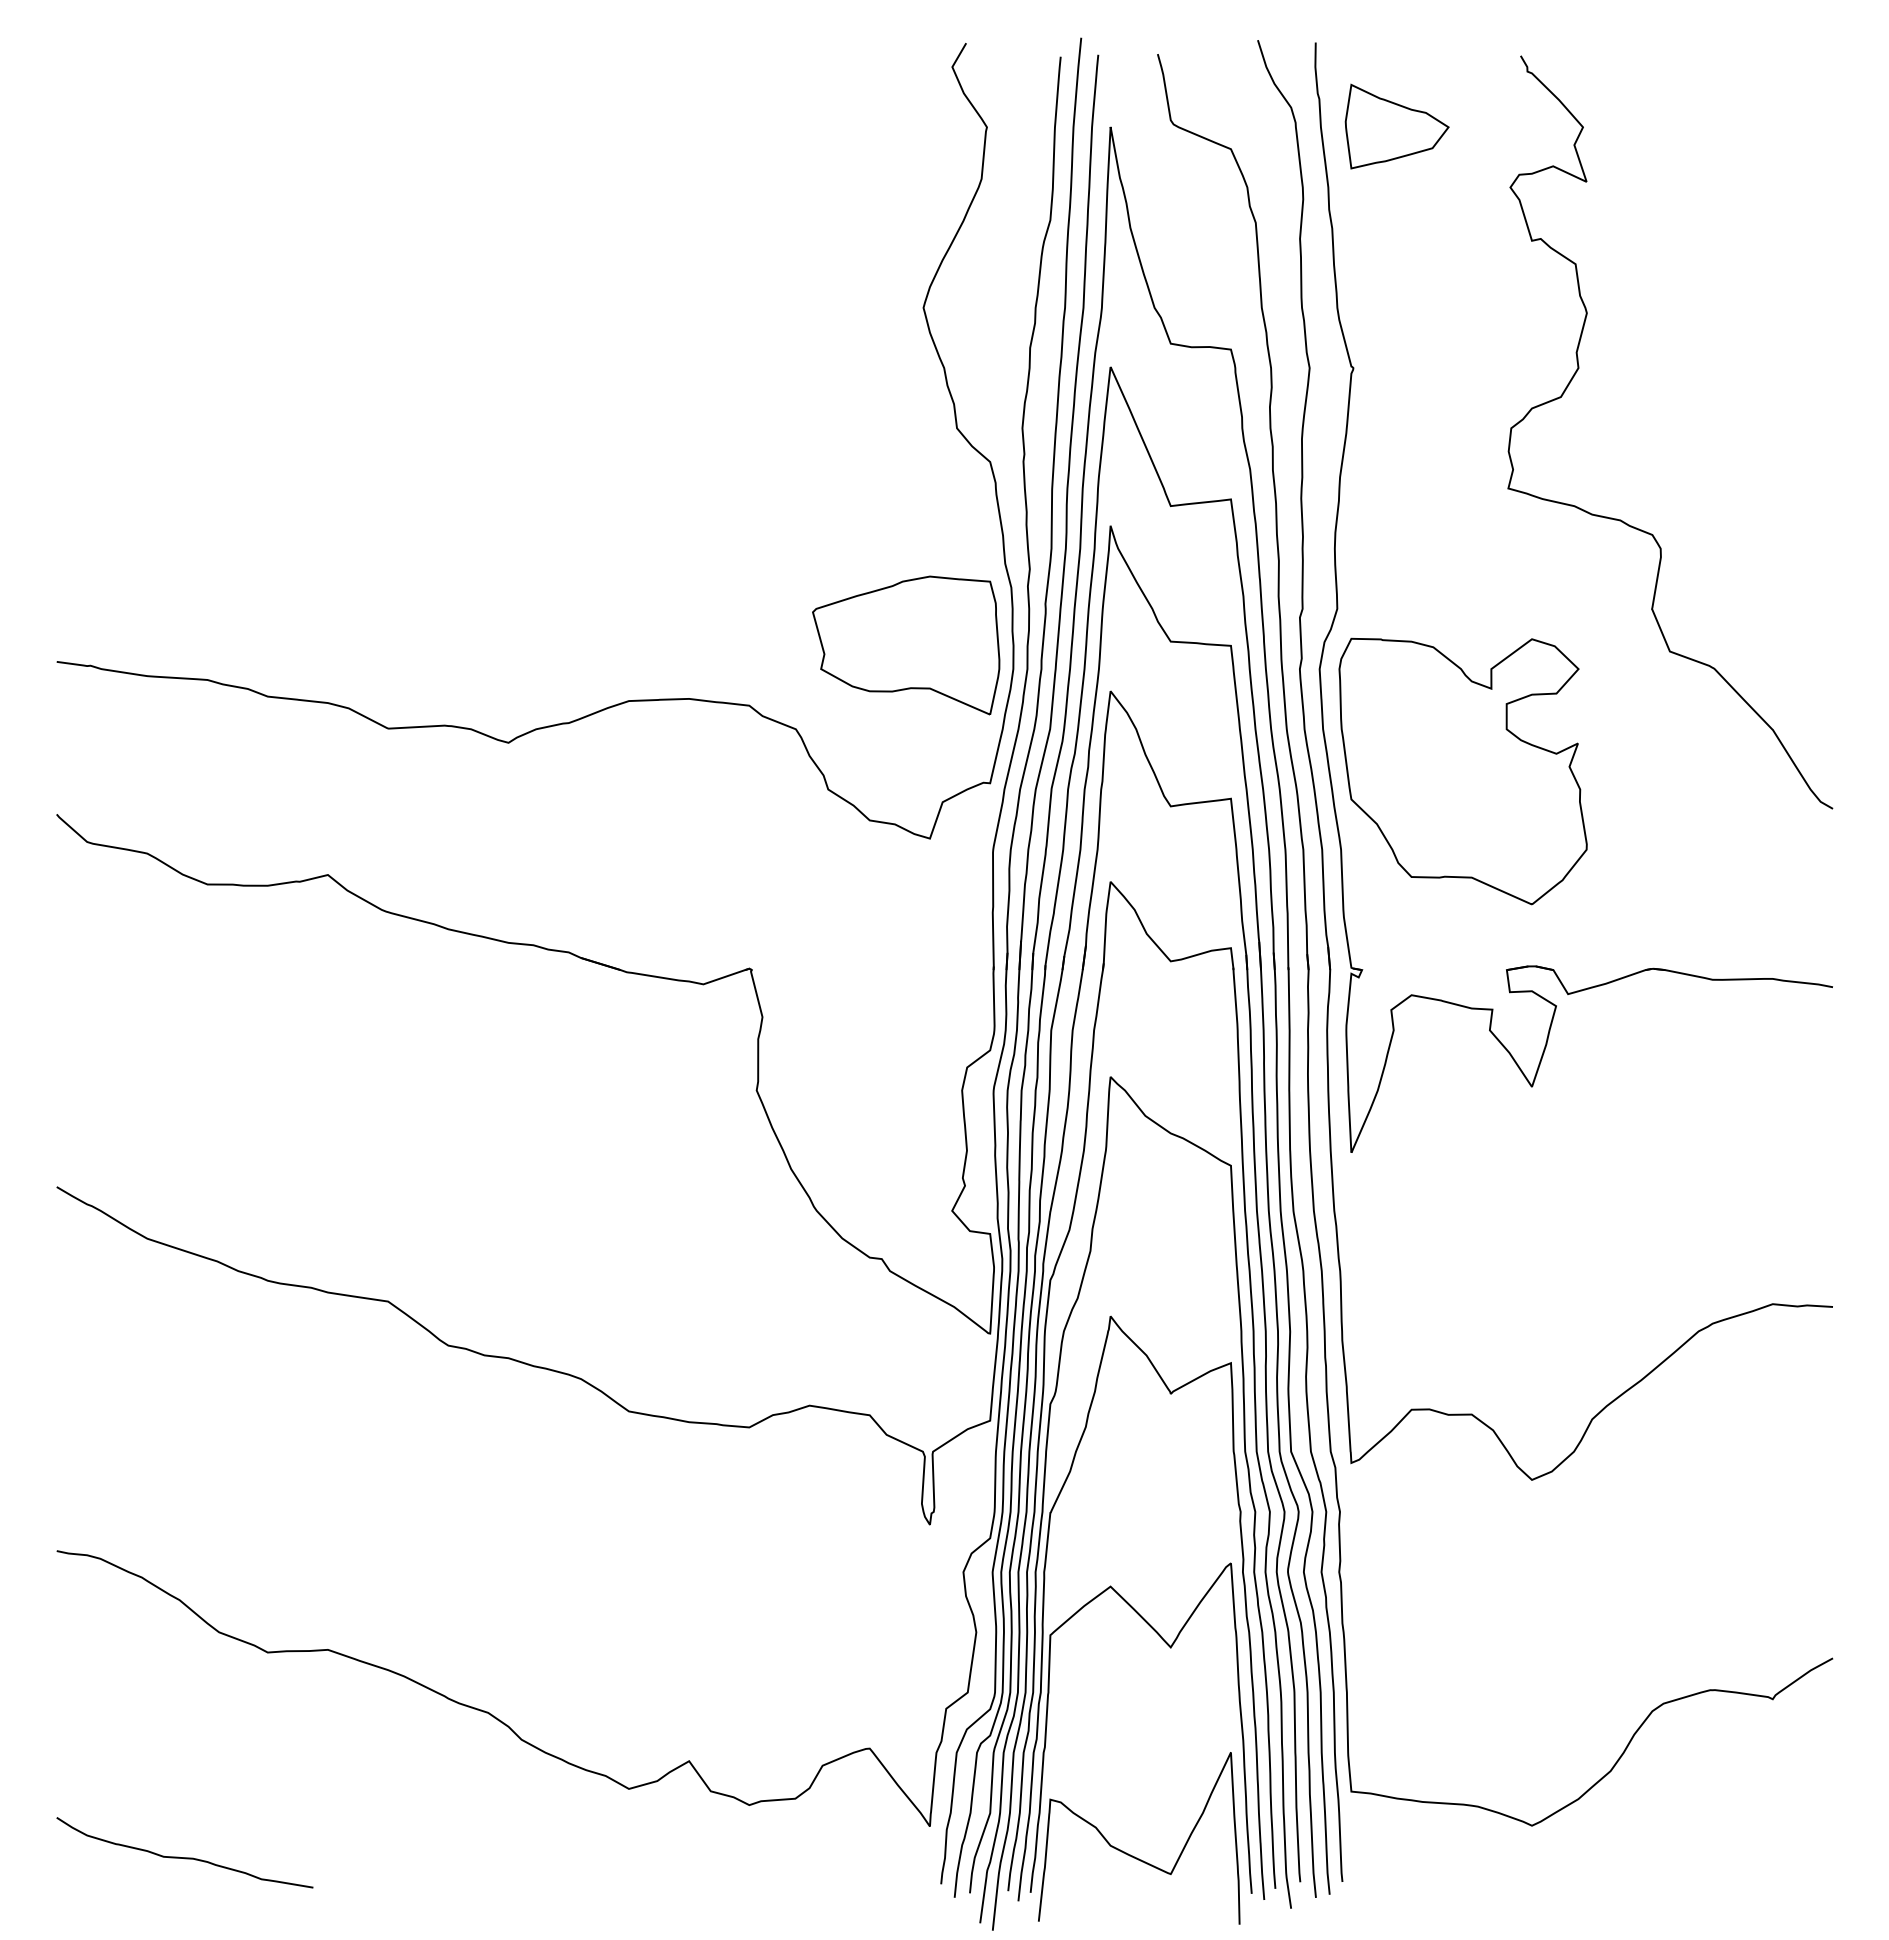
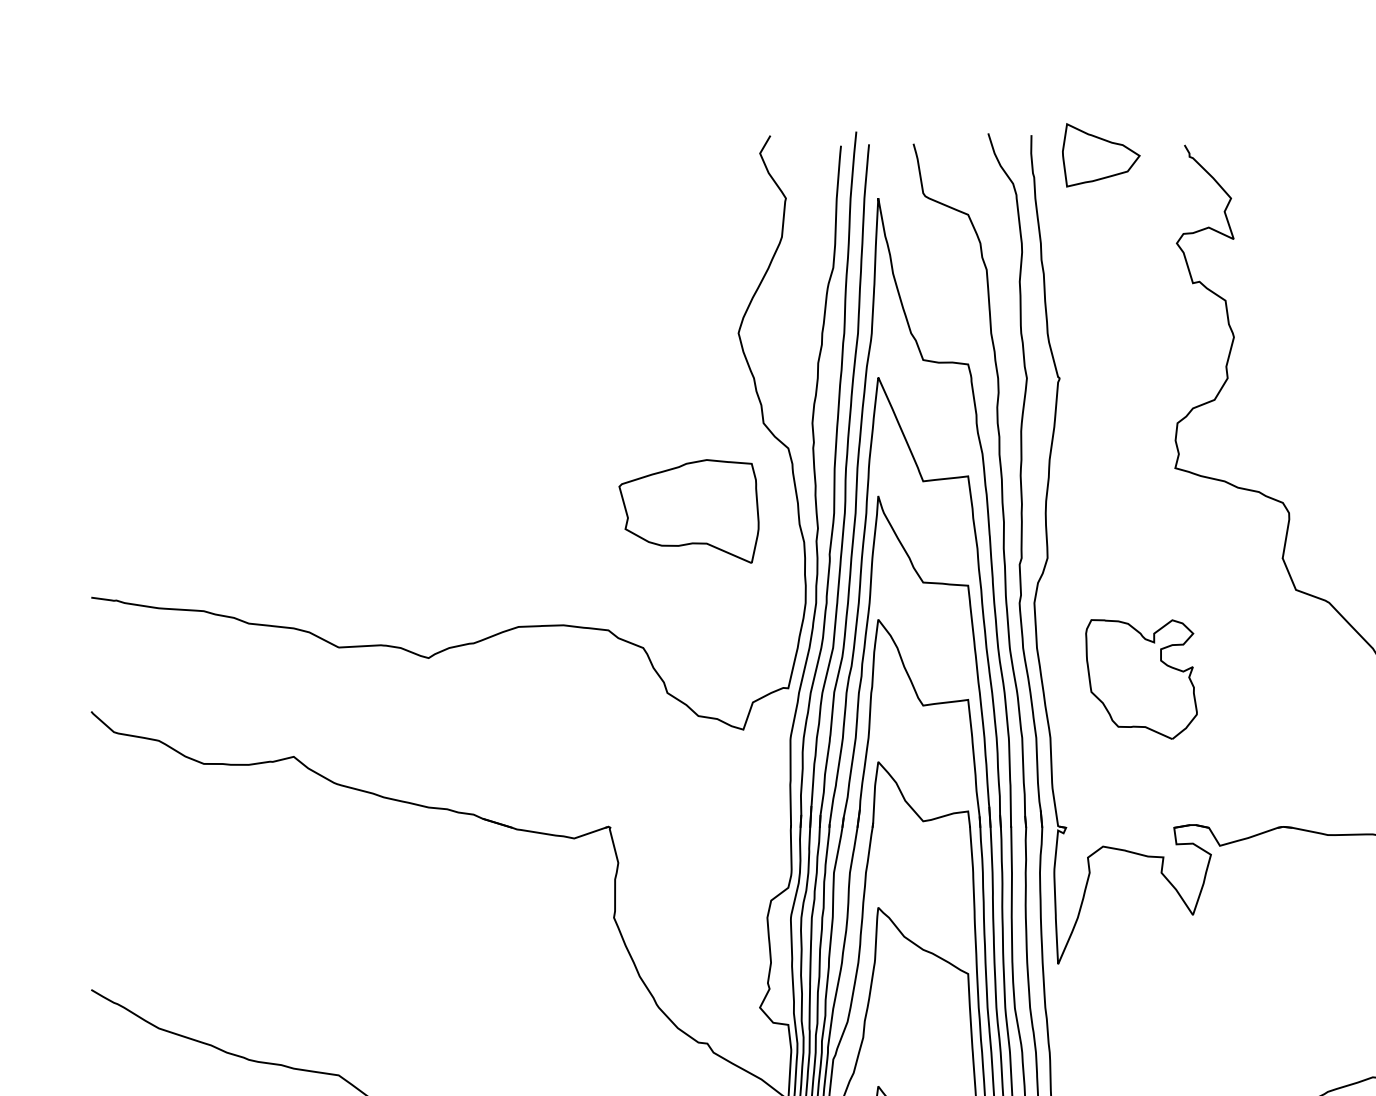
part: (1396, 126) -> (1100, 155), moved
part: (906, 645) -> (689, 511), moved
part: (1462, 771) -> (1141, 679), size x0.6

